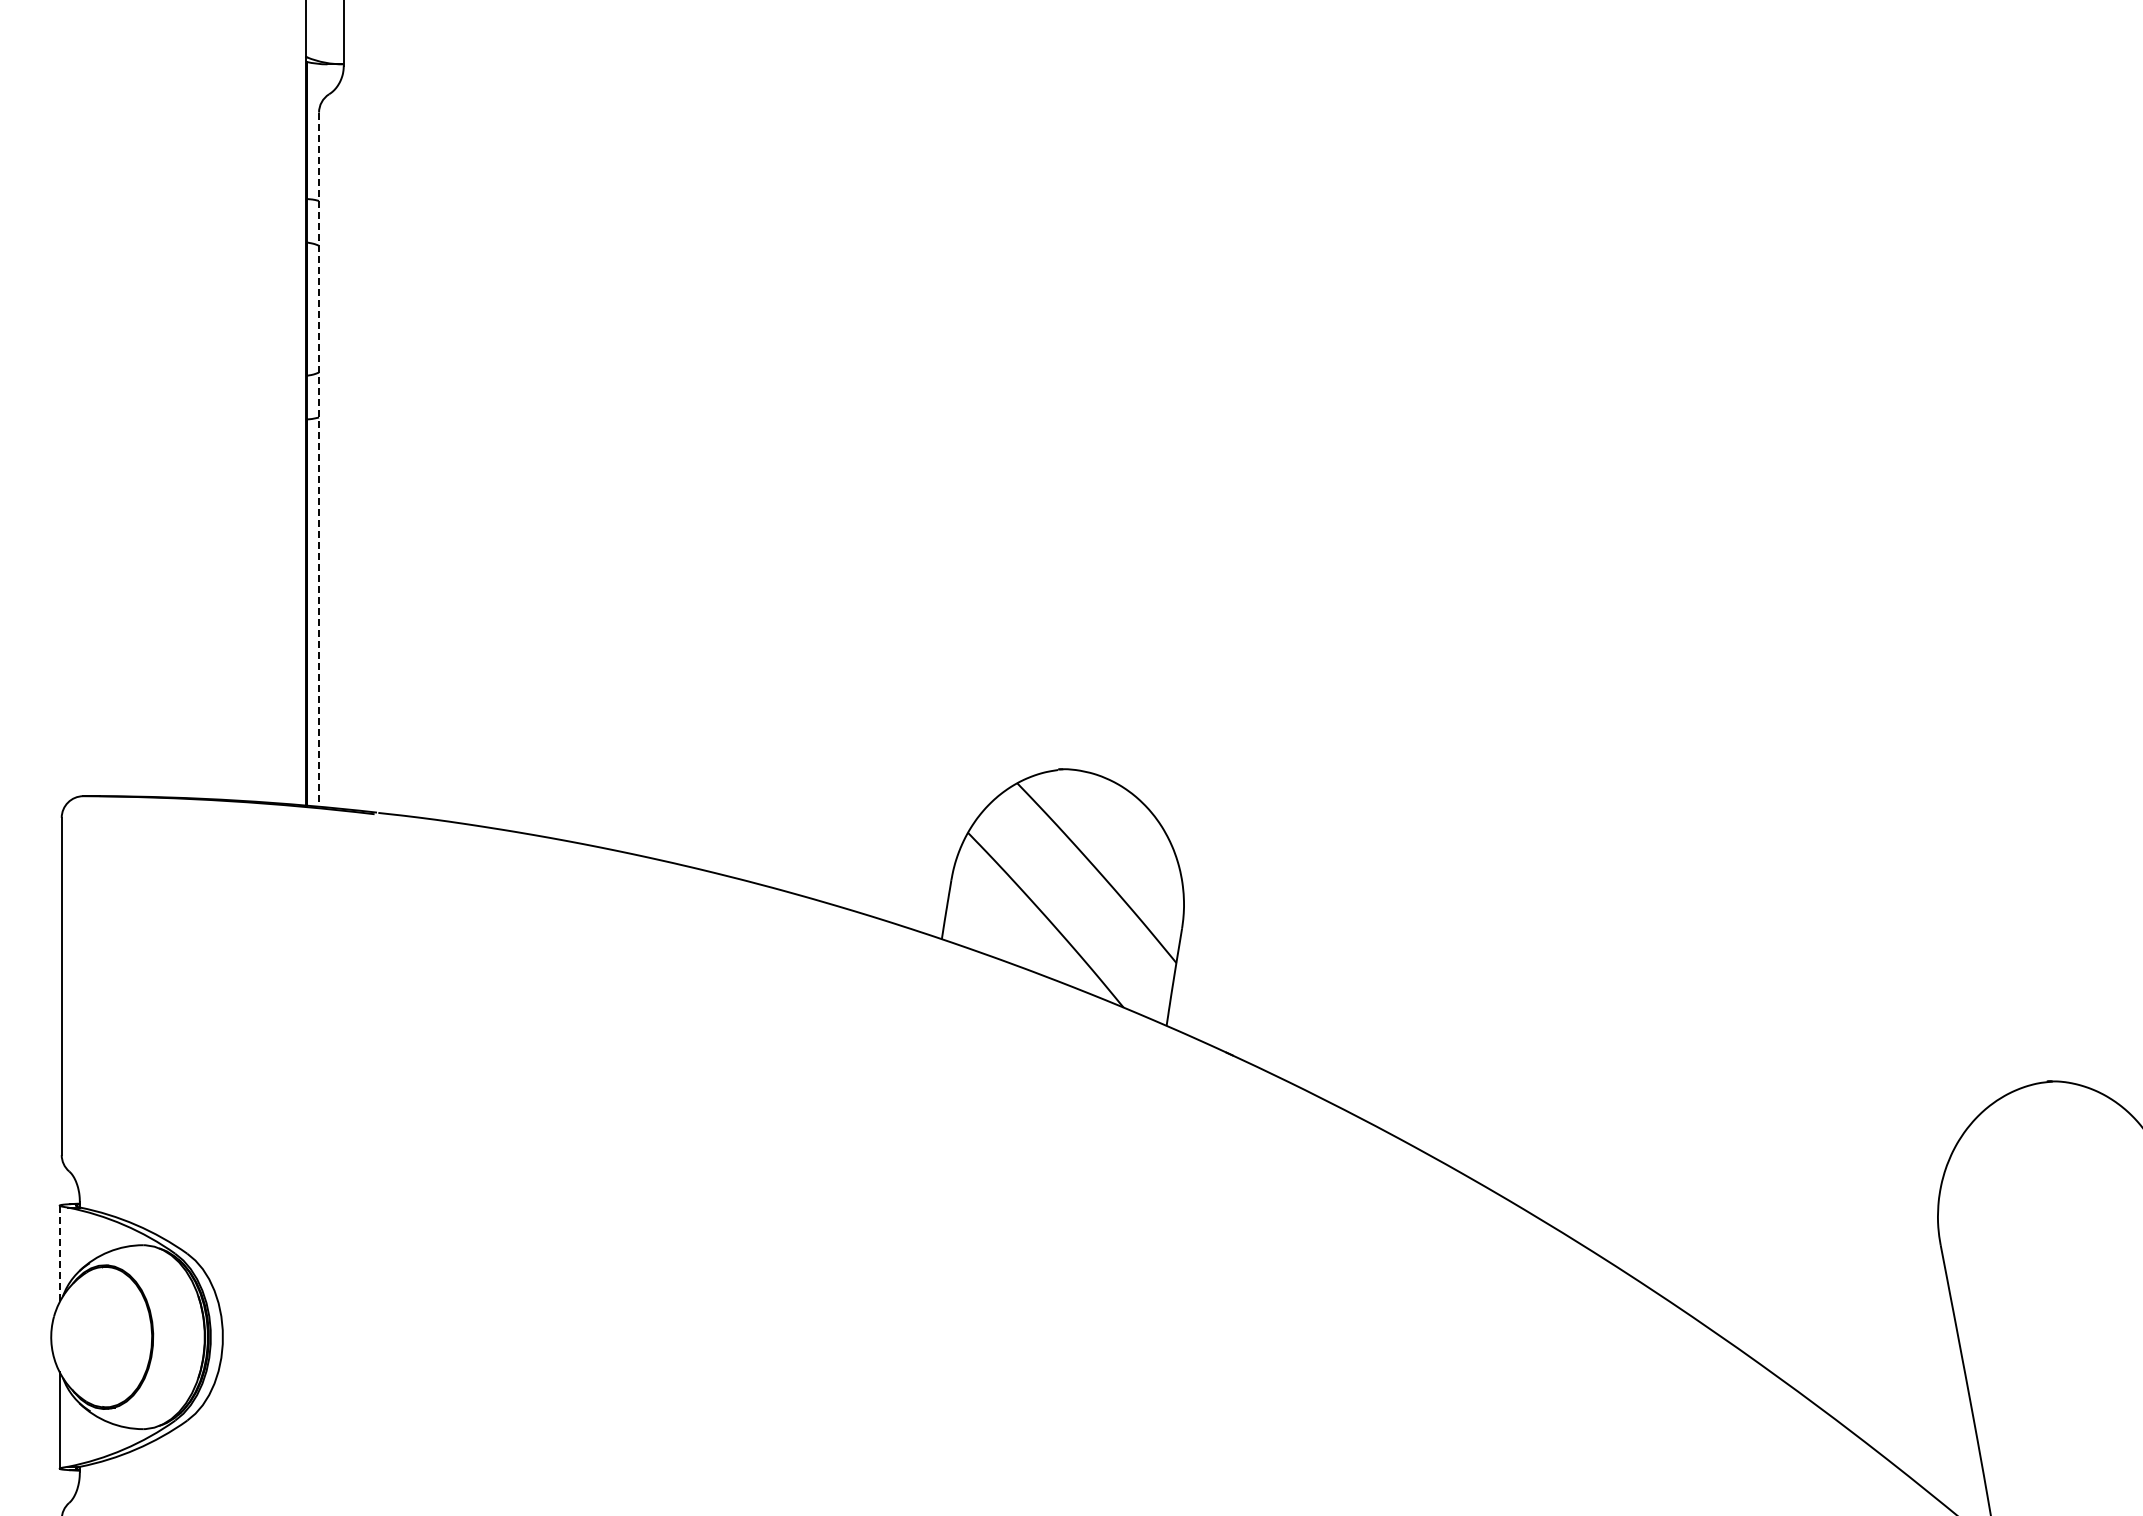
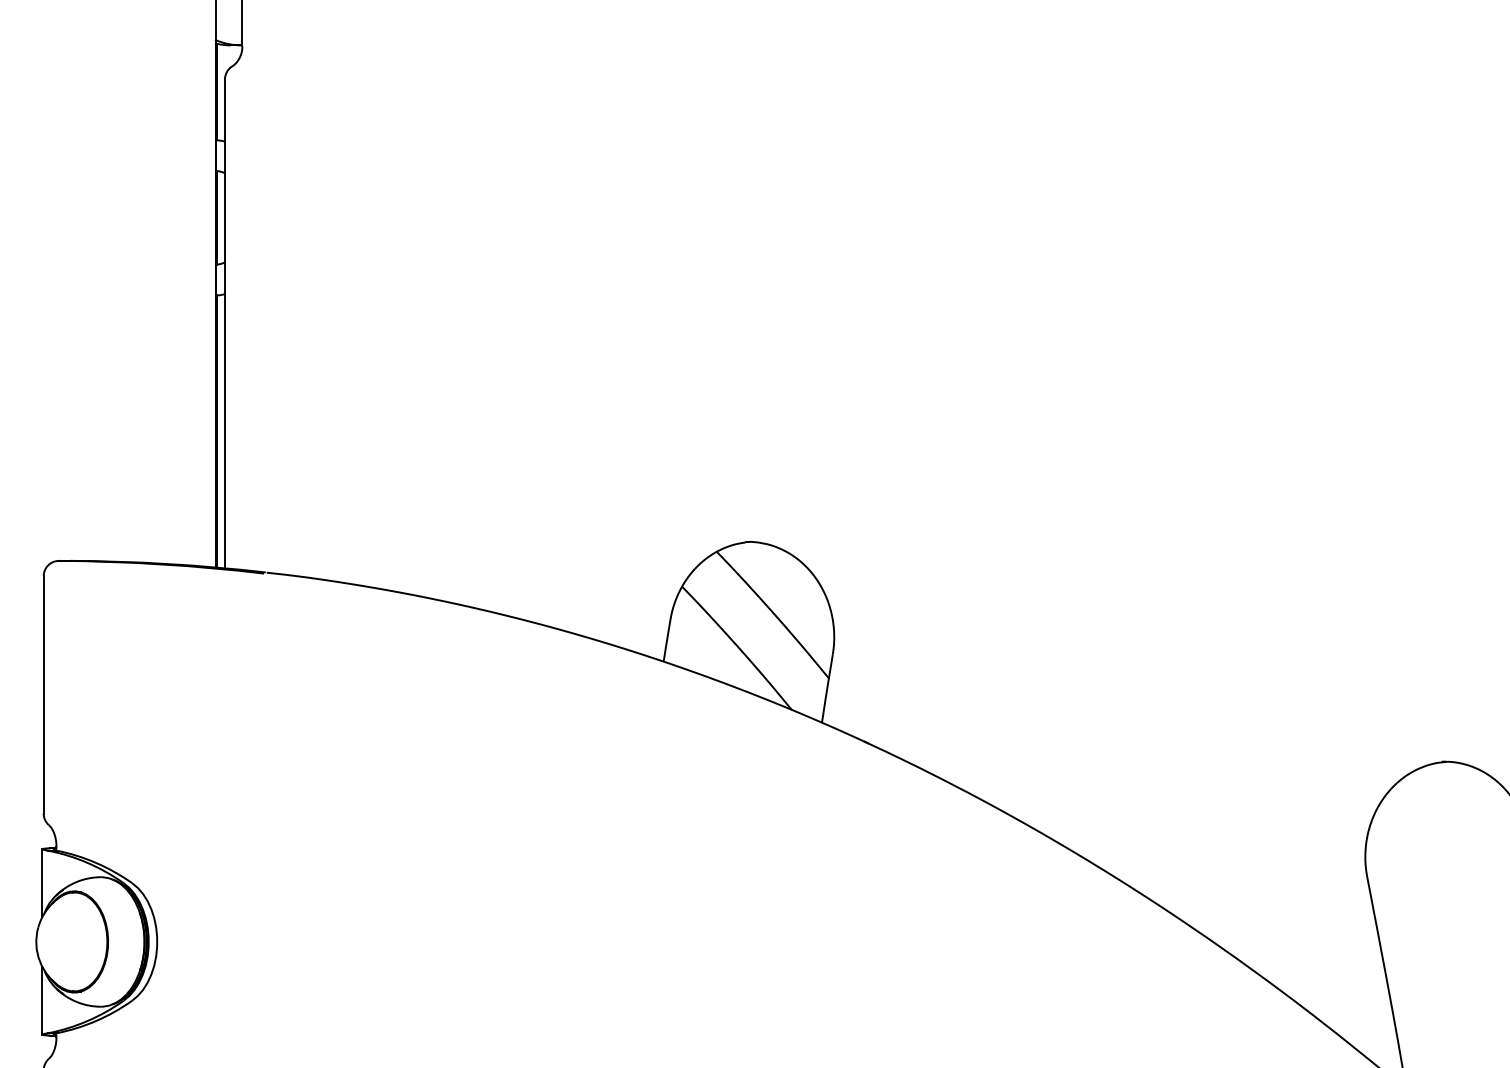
line: (319, 460) -> (225, 324), dashed -> solid
line: (59, 1254) -> (42, 883), dashed -> solid

